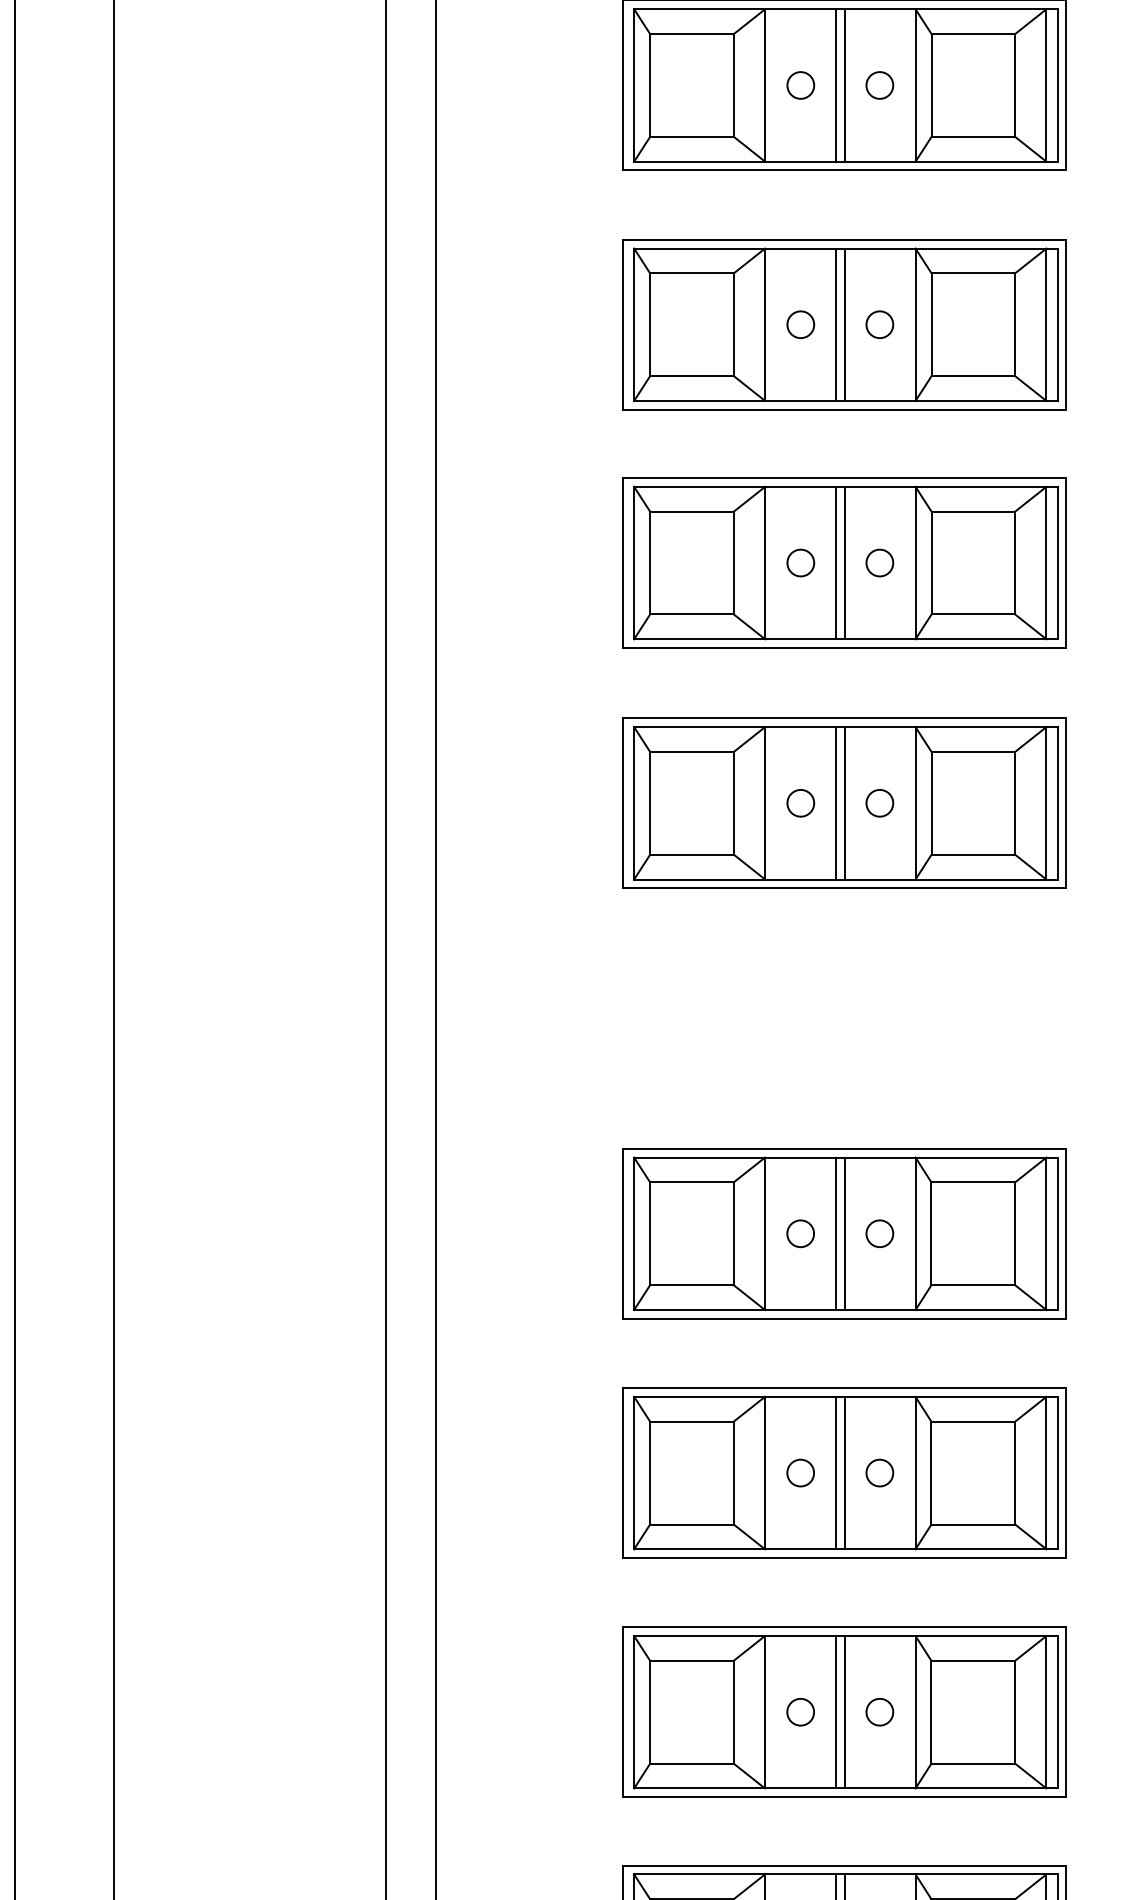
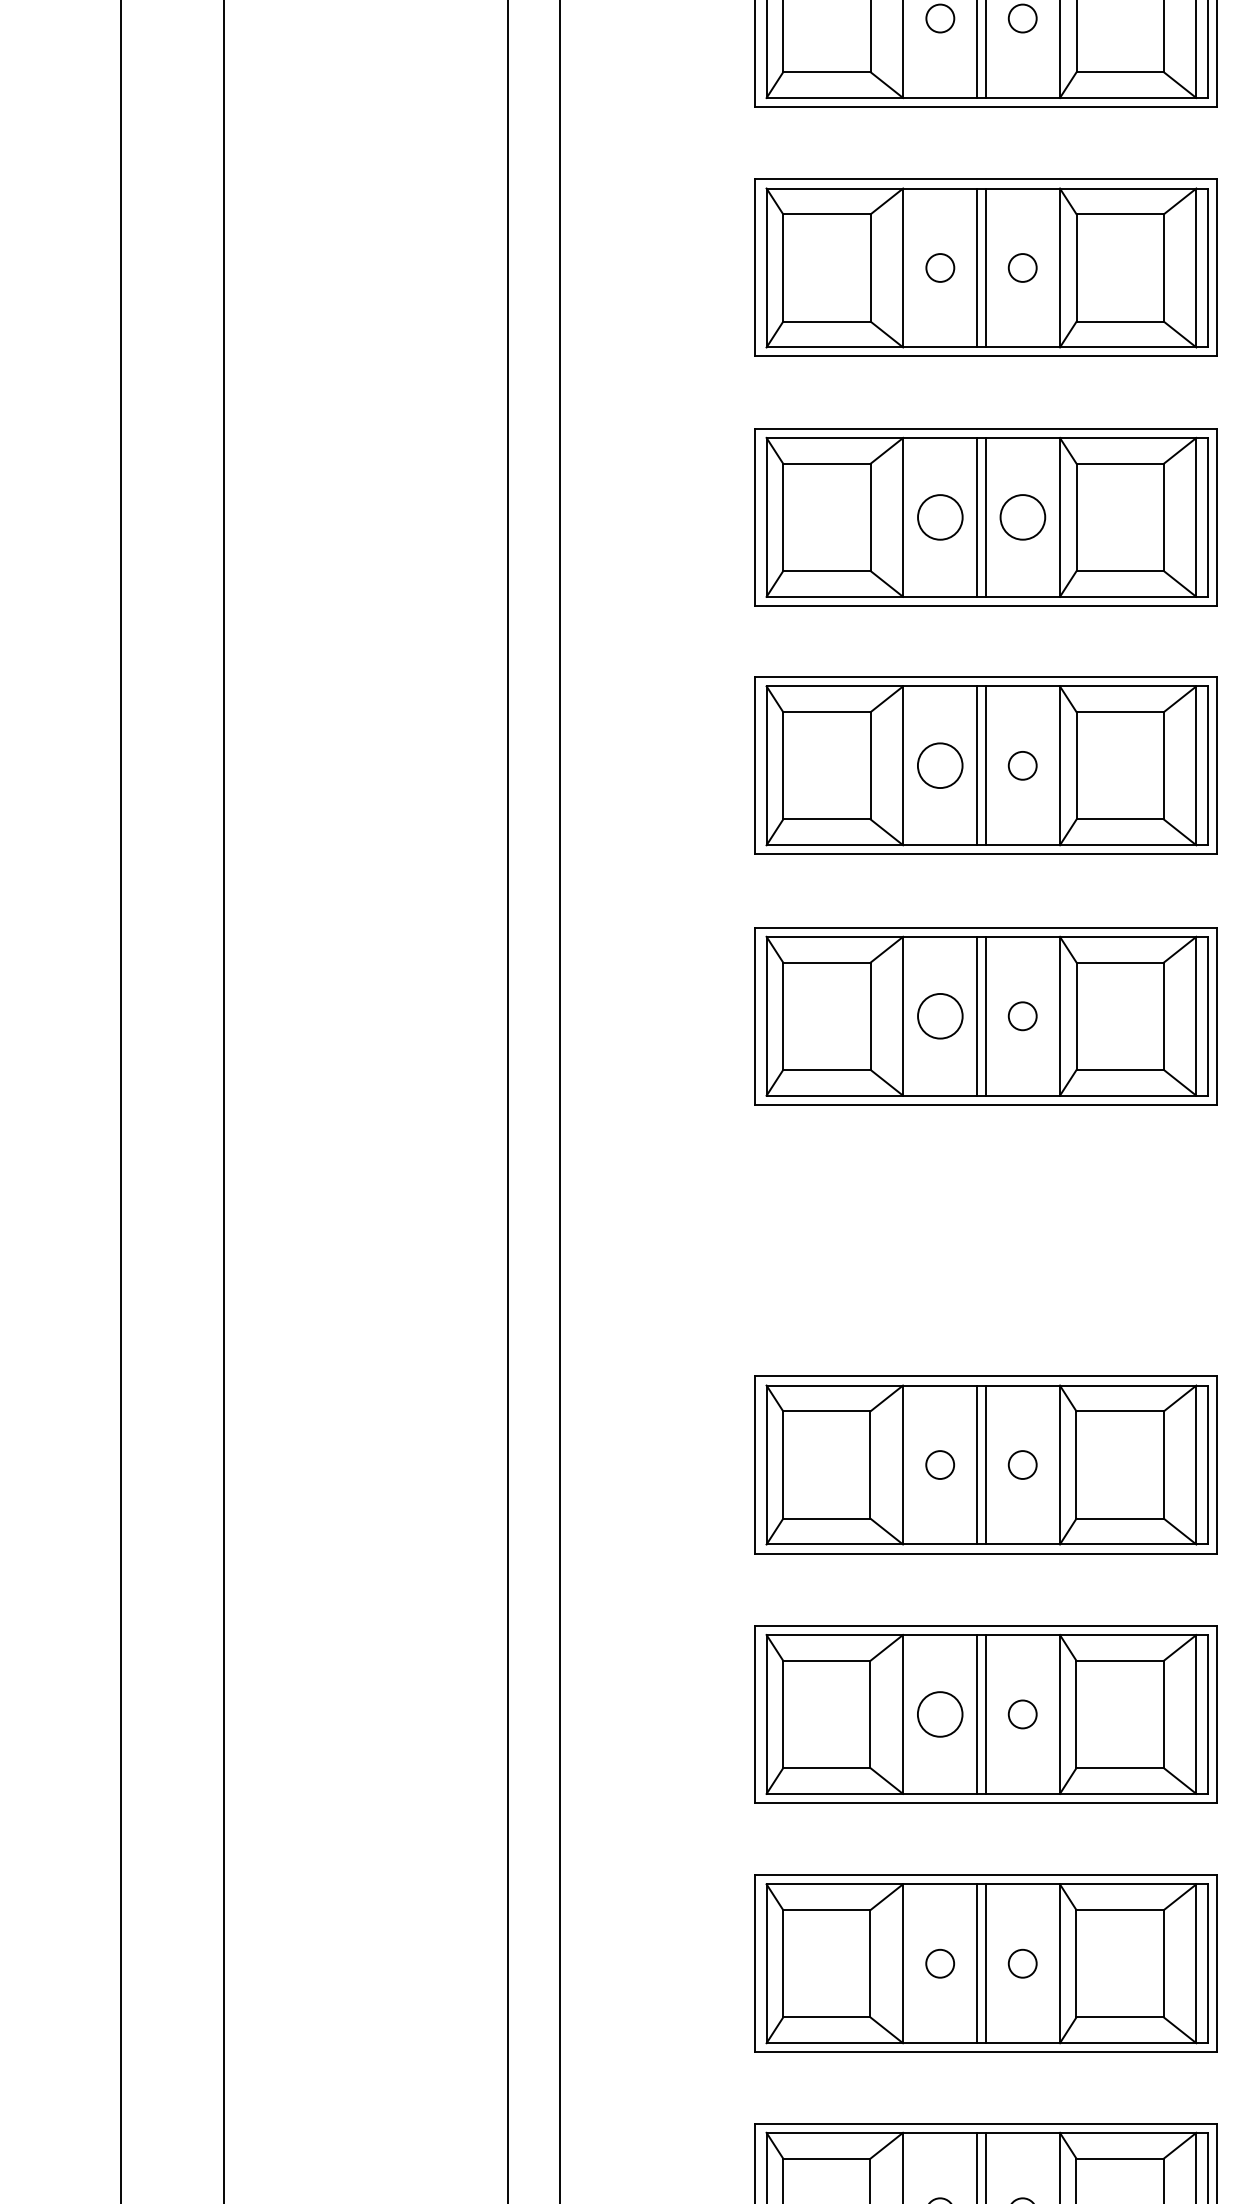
circle: (800, 324) -> (940, 517), size x1.6
circle: (879, 324) -> (1022, 517), size x1.6
circle: (800, 562) -> (940, 765), size x1.6
circle: (800, 803) -> (940, 1016), size x1.6
circle: (800, 1473) -> (940, 1714), size x1.6

